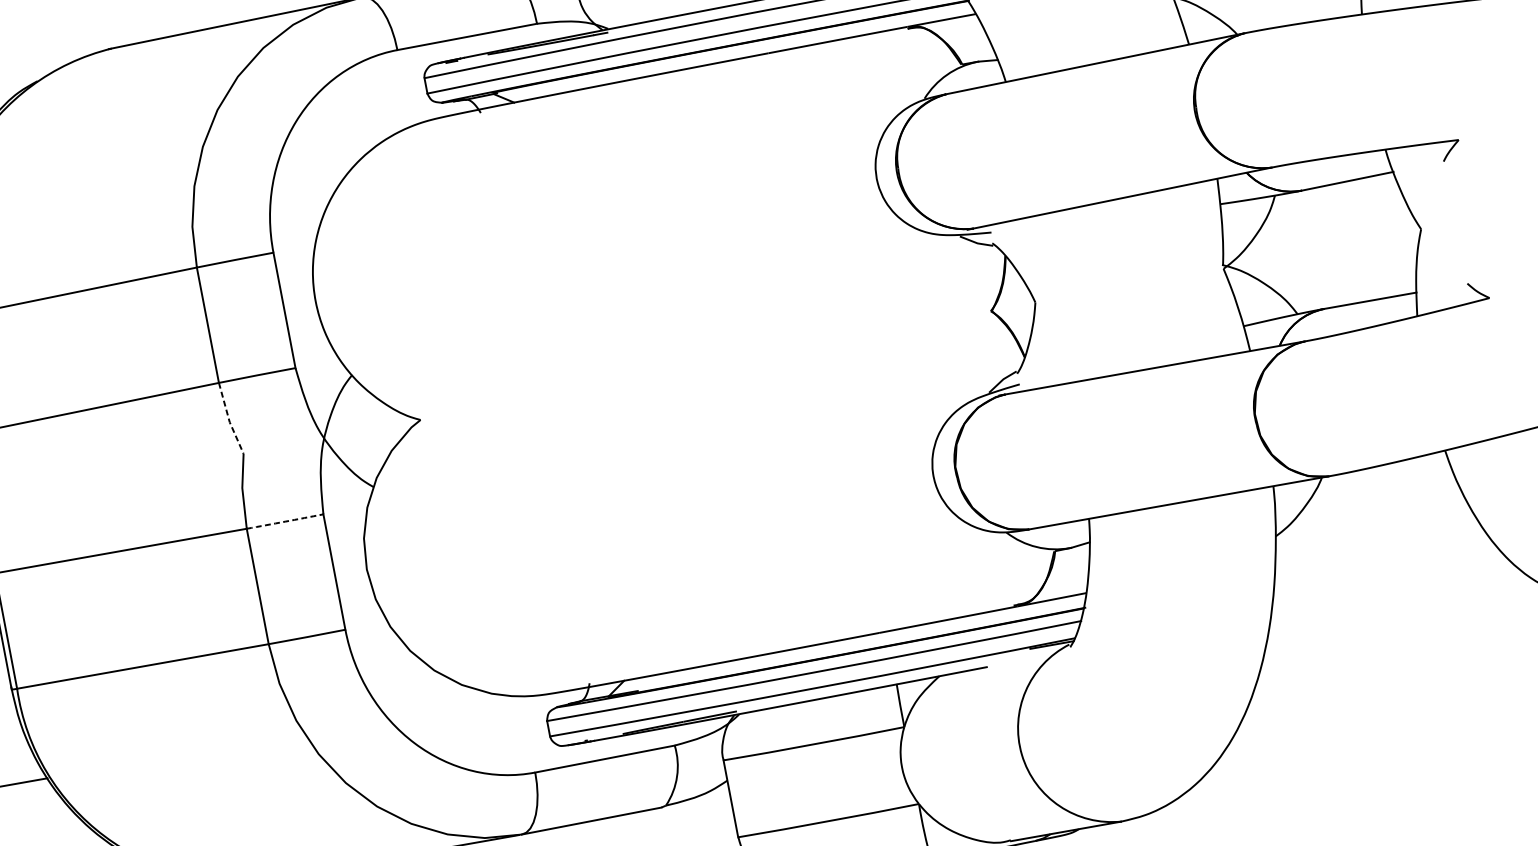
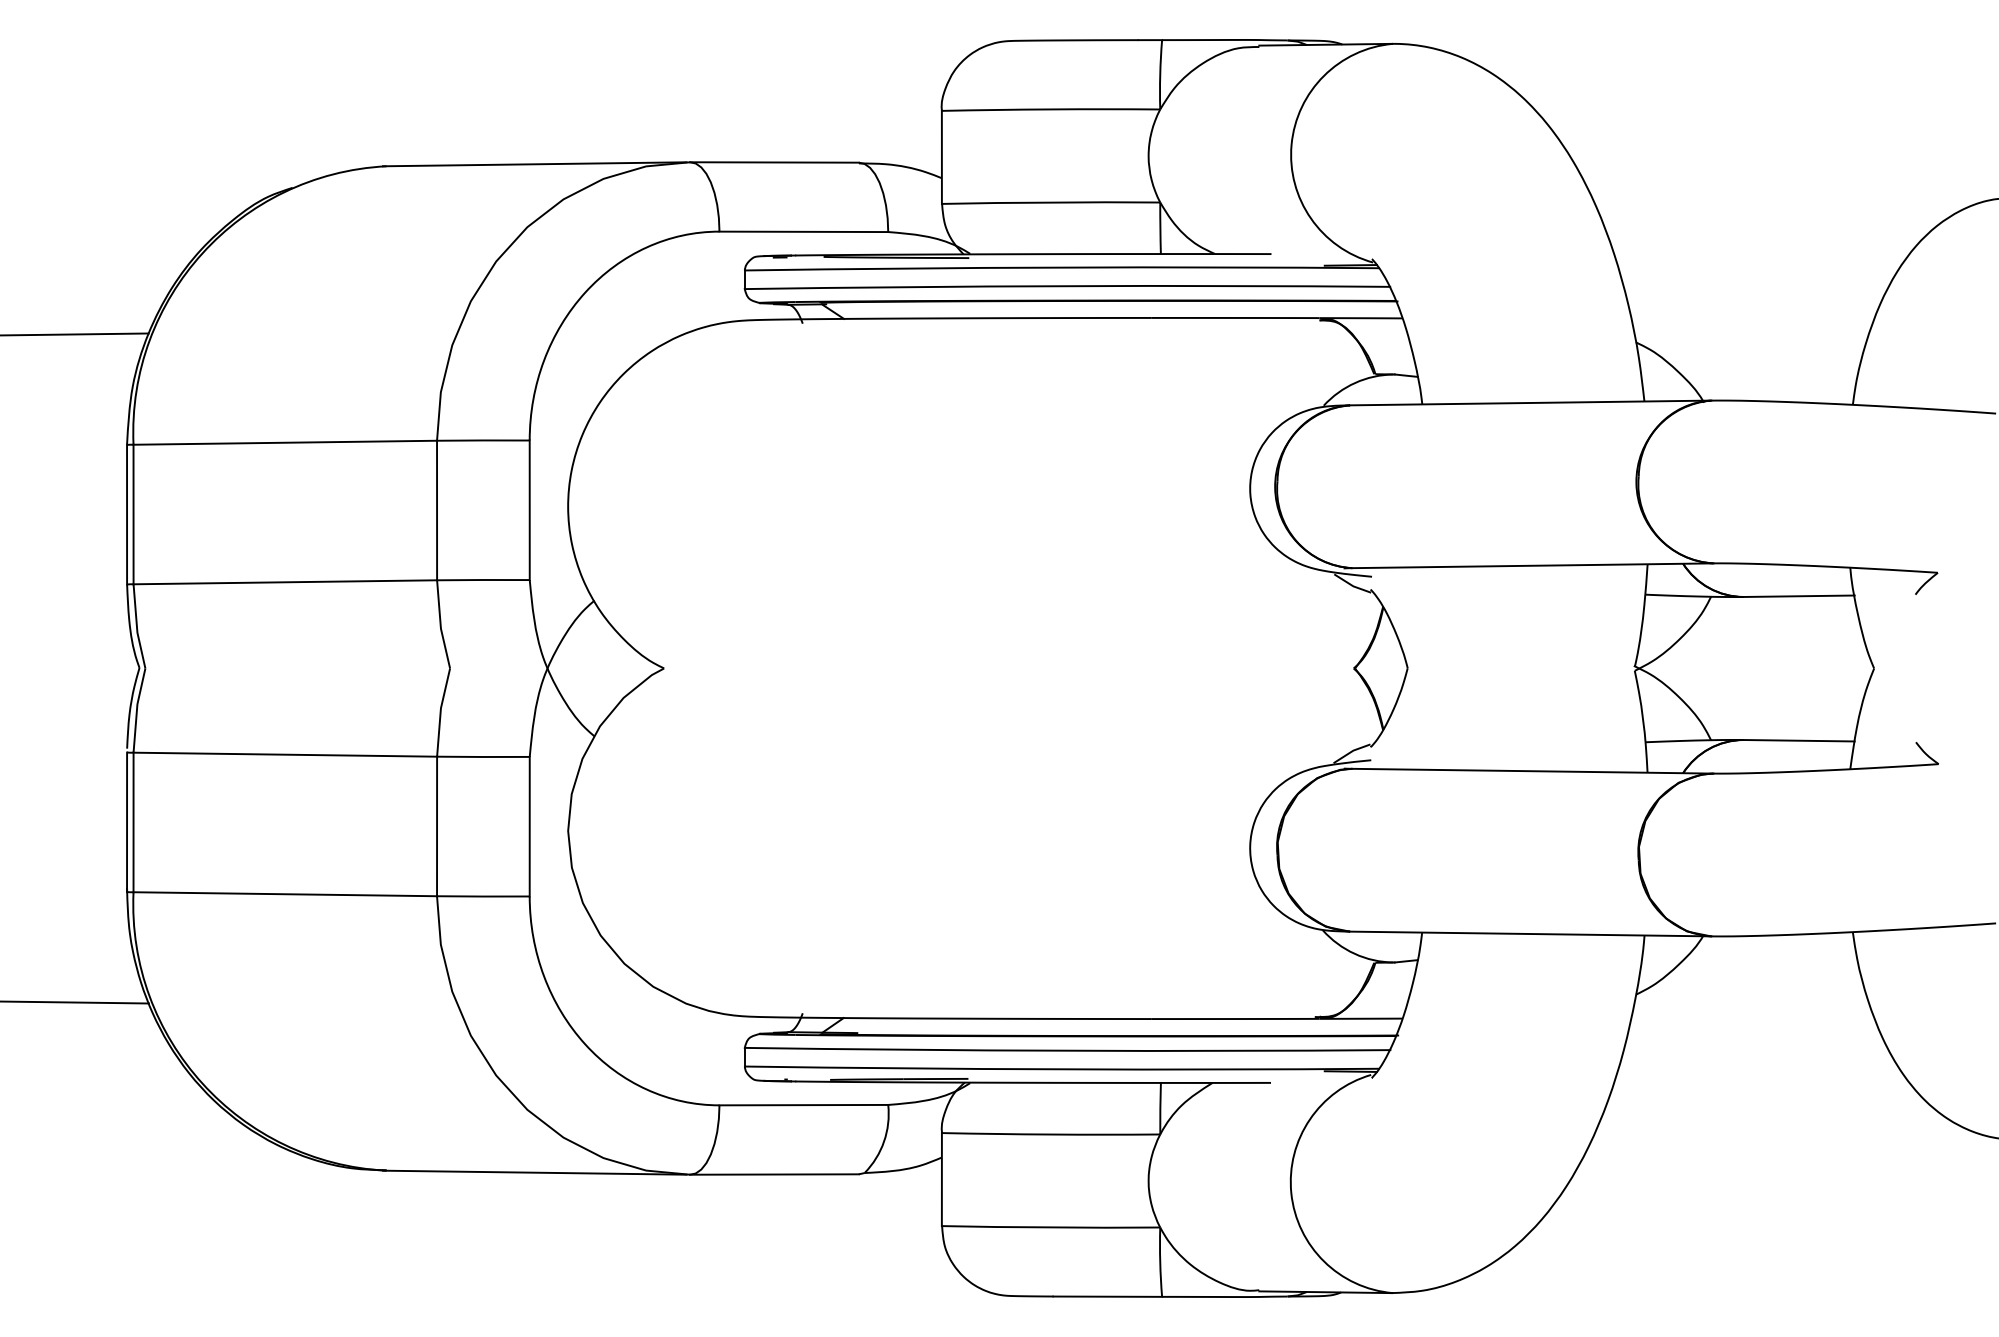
line: (228, 419) -> (440, 625), dashed -> solid
arc: (285, 521) -> (483, 756), dashed -> solid

